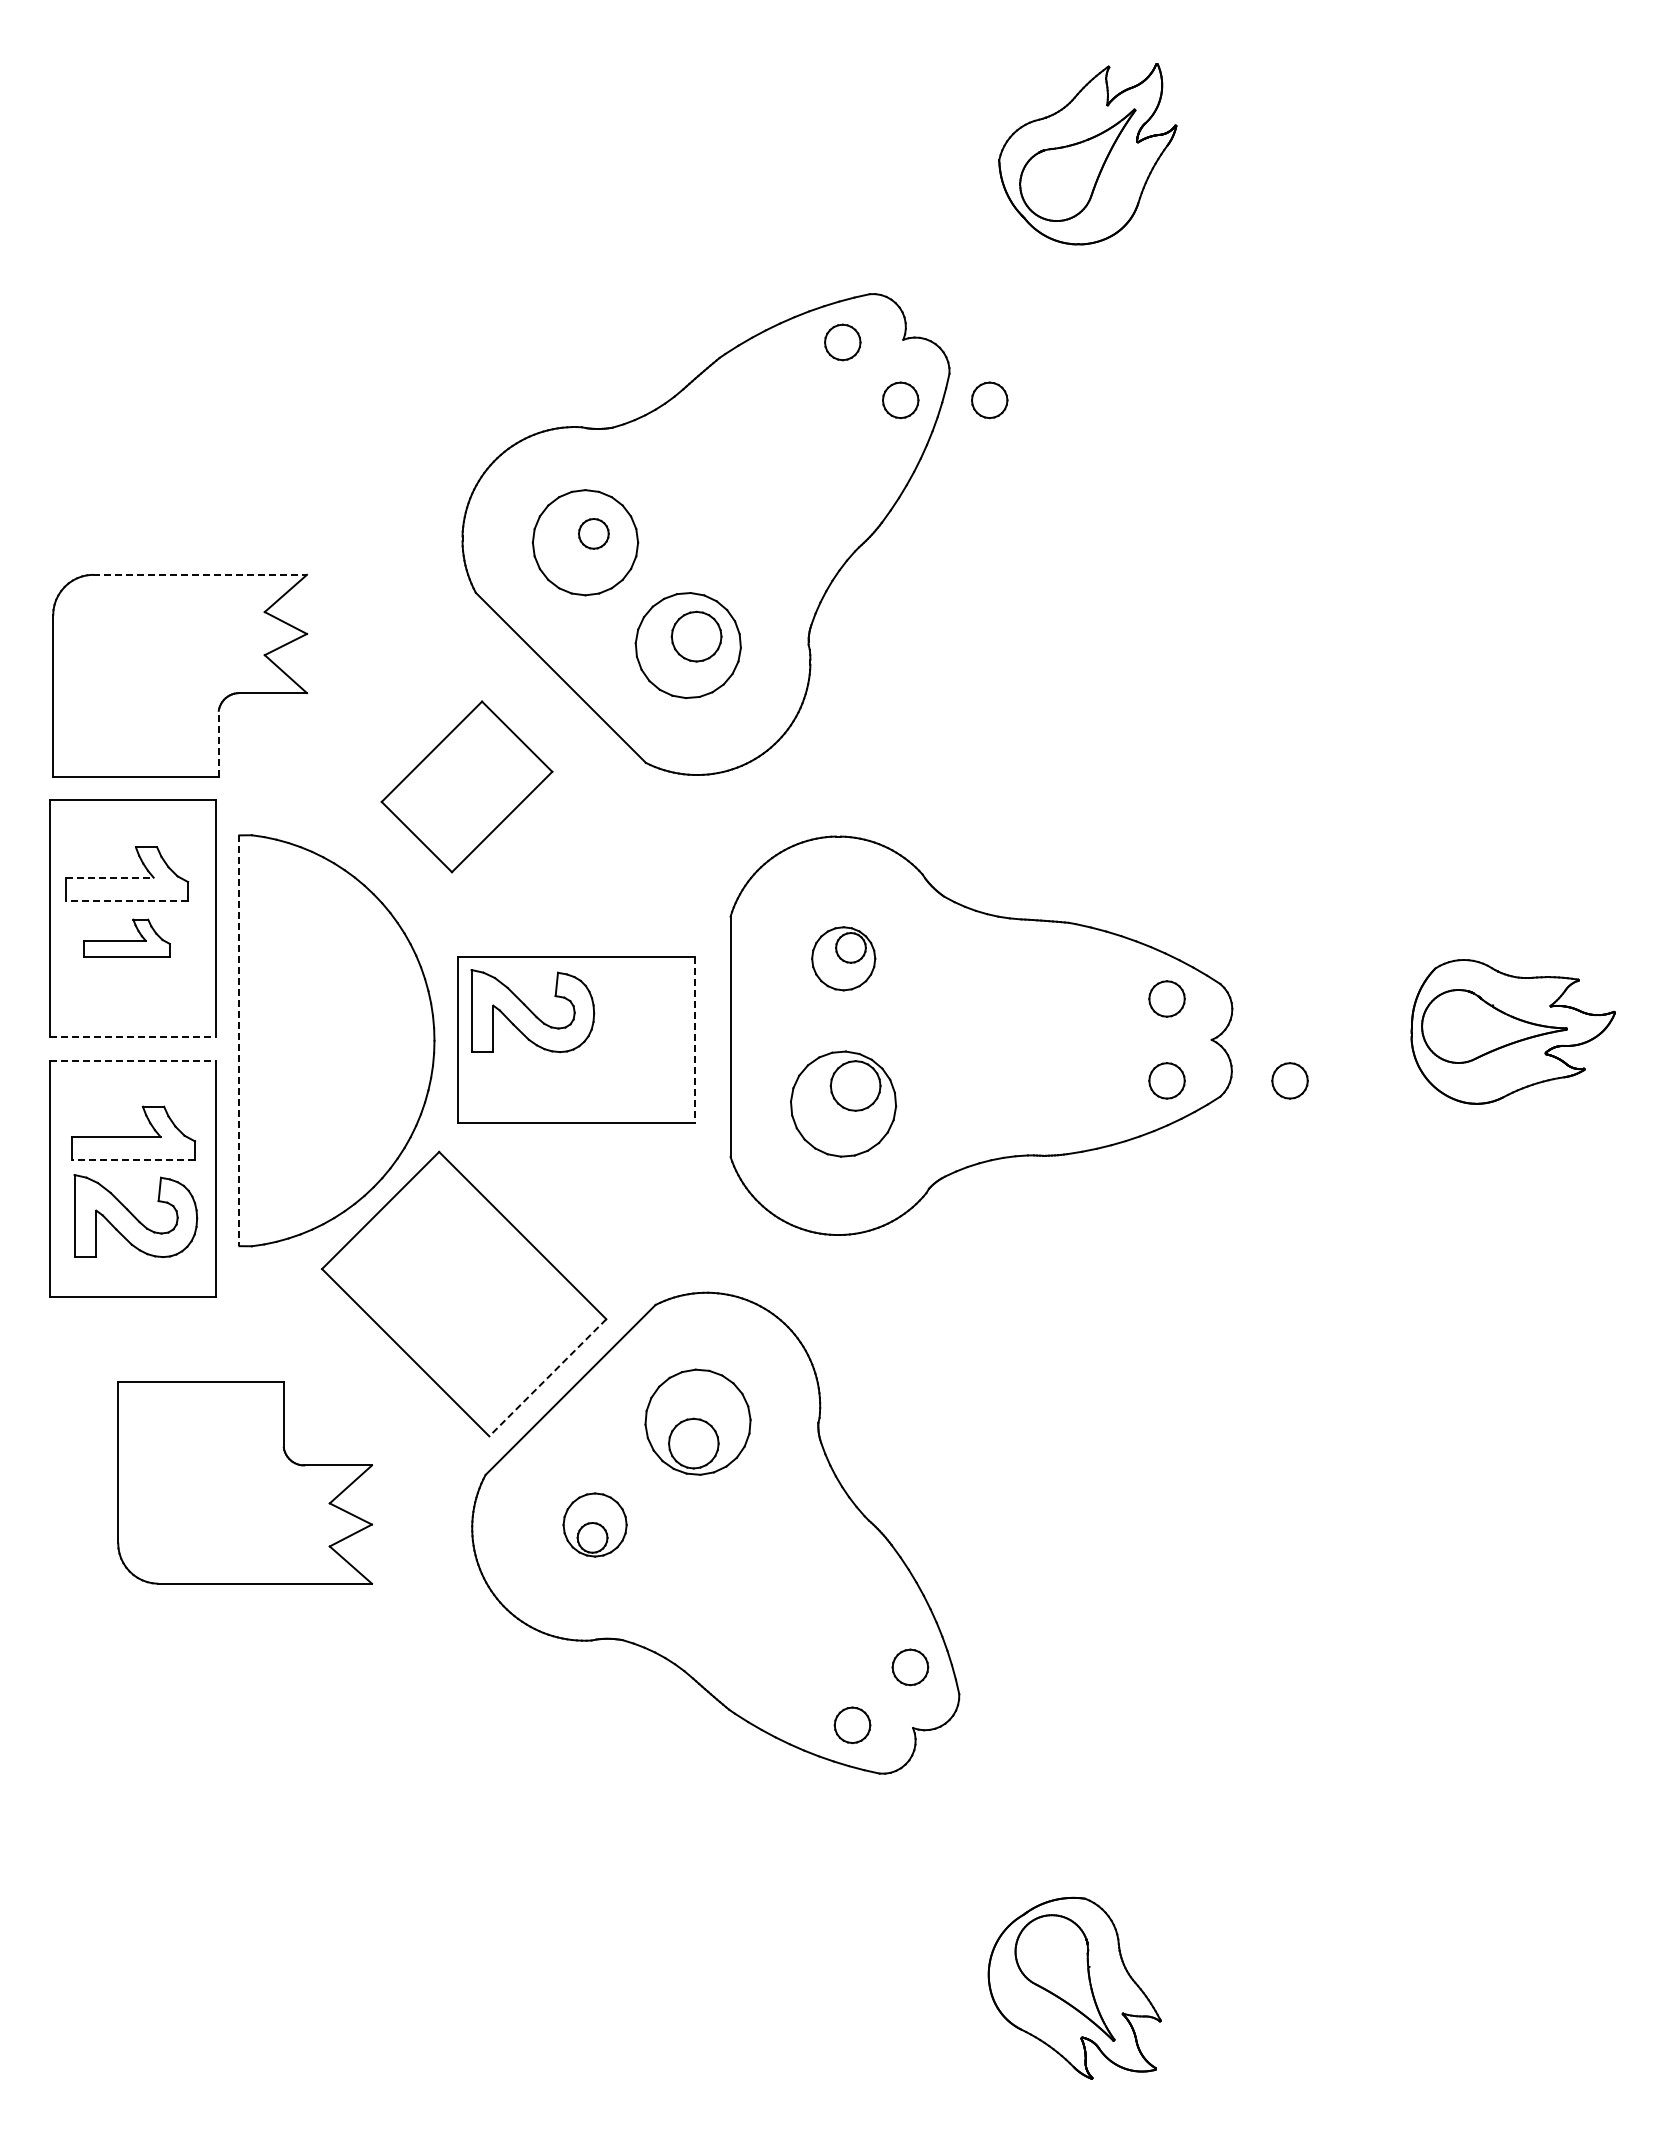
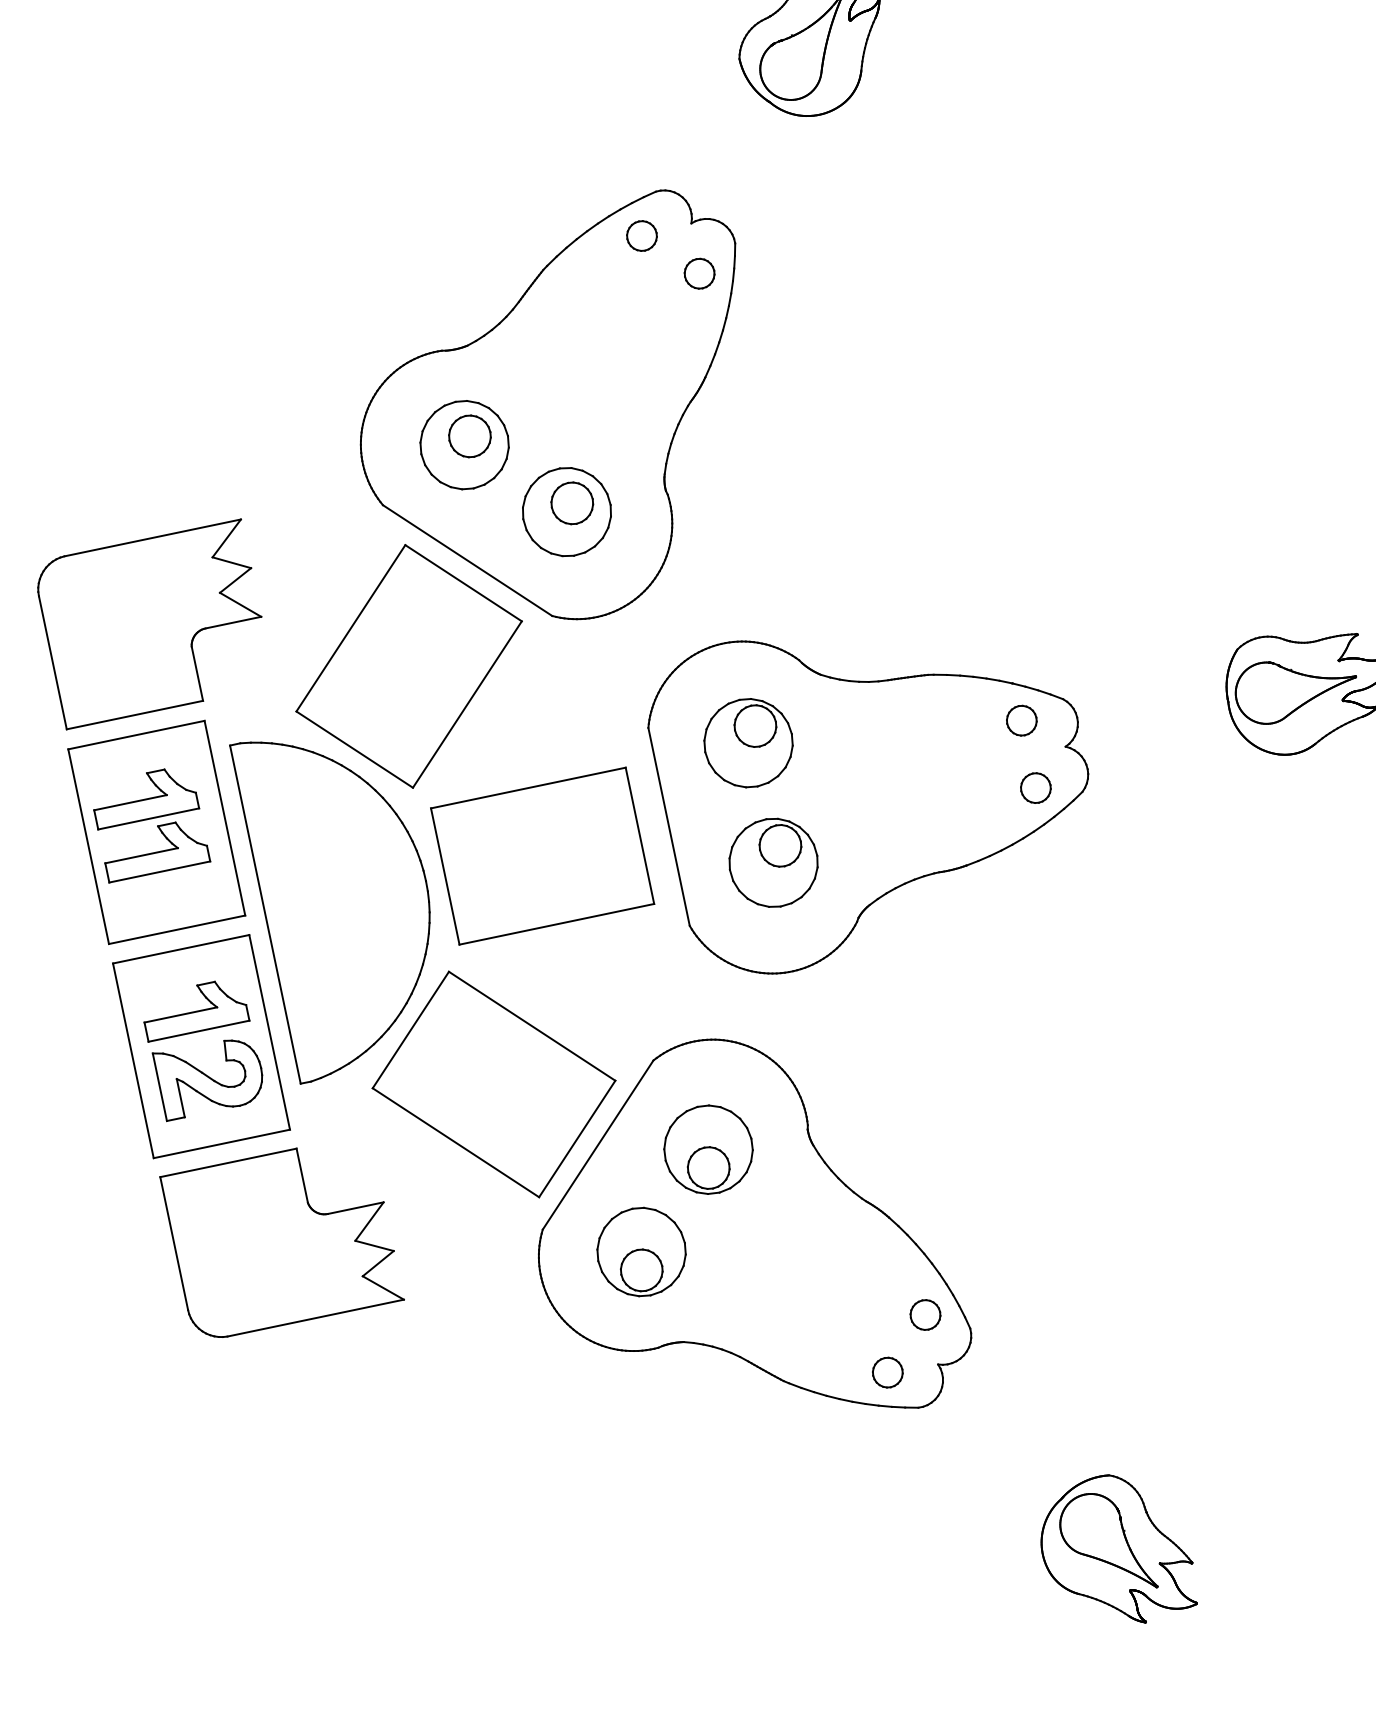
part: (989, 400) -> (772, 258), removed
part: (593, 533) -> (469, 436), size x1.67
line: (200, 574) -> (153, 537), dashed -> solid
line: (218, 743) -> (197, 673), dashed -> solid
part: (466, 786) -> (408, 666), size x1.67
line: (110, 877) -> (131, 802), dashed -> solid
line: (126, 901) -> (148, 819), dashed -> solid
part: (127, 937) -> (155, 848), size x1.43
part: (843, 958) -> (748, 743), size x1.67
part: (532, 1011) -> (501, 840), removed
line: (132, 1036) -> (176, 929), dashed -> solid
line: (694, 1040) -> (639, 836), dashed -> solid
line: (239, 1041) -> (265, 915), dashed -> solid
line: (132, 1060) -> (180, 949), dashed -> solid
part: (1289, 1080) -> (1136, 766), removed
line: (133, 1160) -> (198, 1031), dashed -> solid
line: (547, 1377) -> (576, 1138), dashed -> solid
part: (245, 1482) -> (282, 1238), moved
part: (594, 1524) -> (640, 1251), size x1.67

